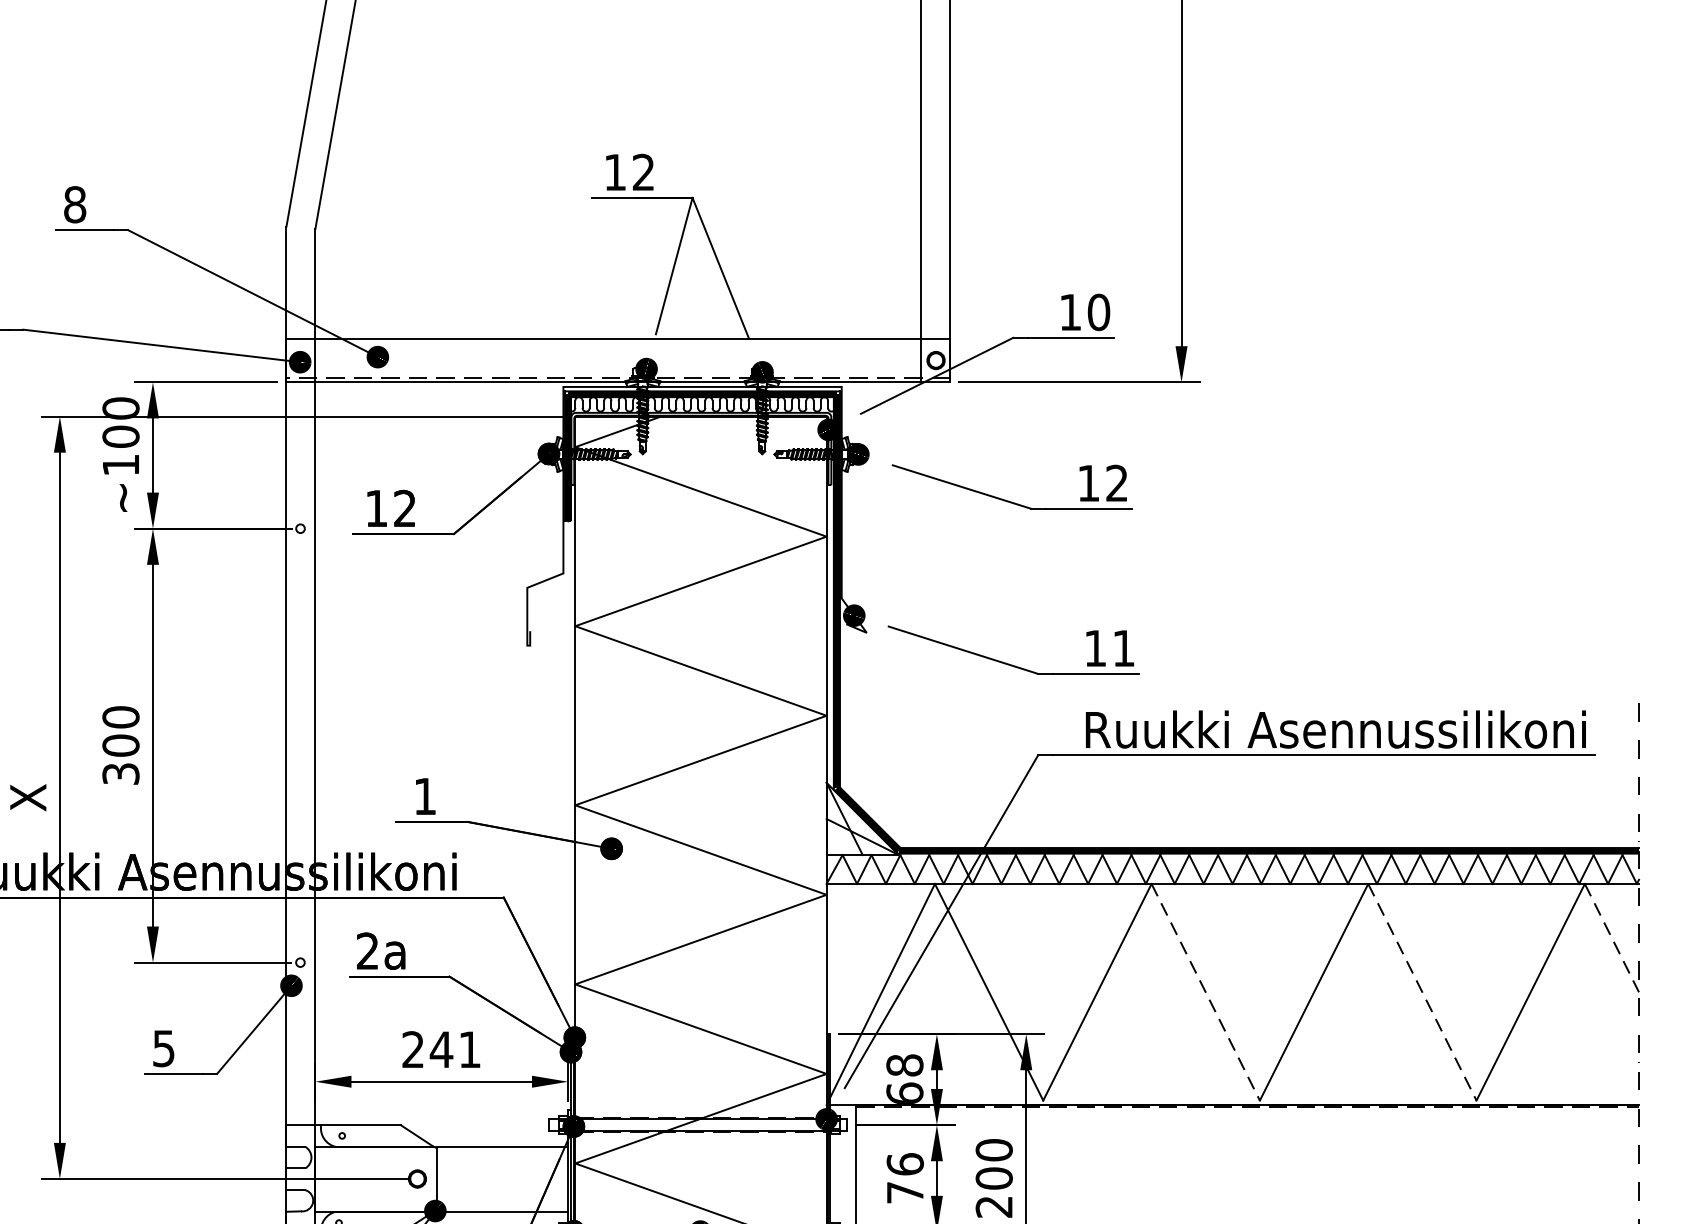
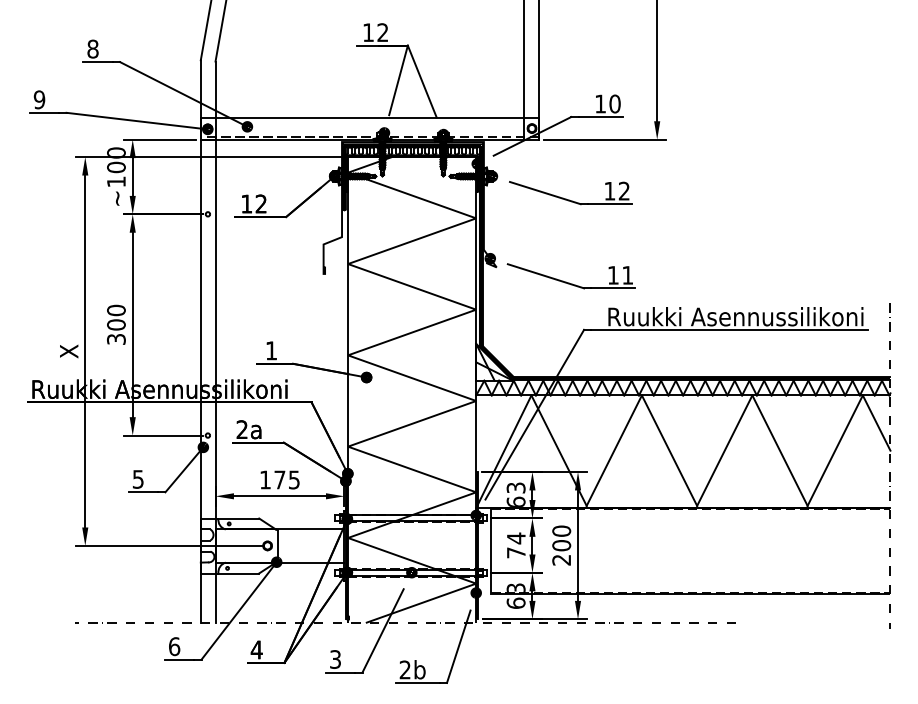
line: (1611, 938) -> (876, 423), dashed -> solid
line: (1205, 991) -> (669, 450), dashed -> solid
line: (1421, 991) -> (779, 450), dashed -> solid
text: (440, 1048) -> (279, 479), 241 -> 175
text: (903, 1064) -> (515, 487), 68 -> 63
text: (903, 1164) -> (515, 538), 76 -> 74

